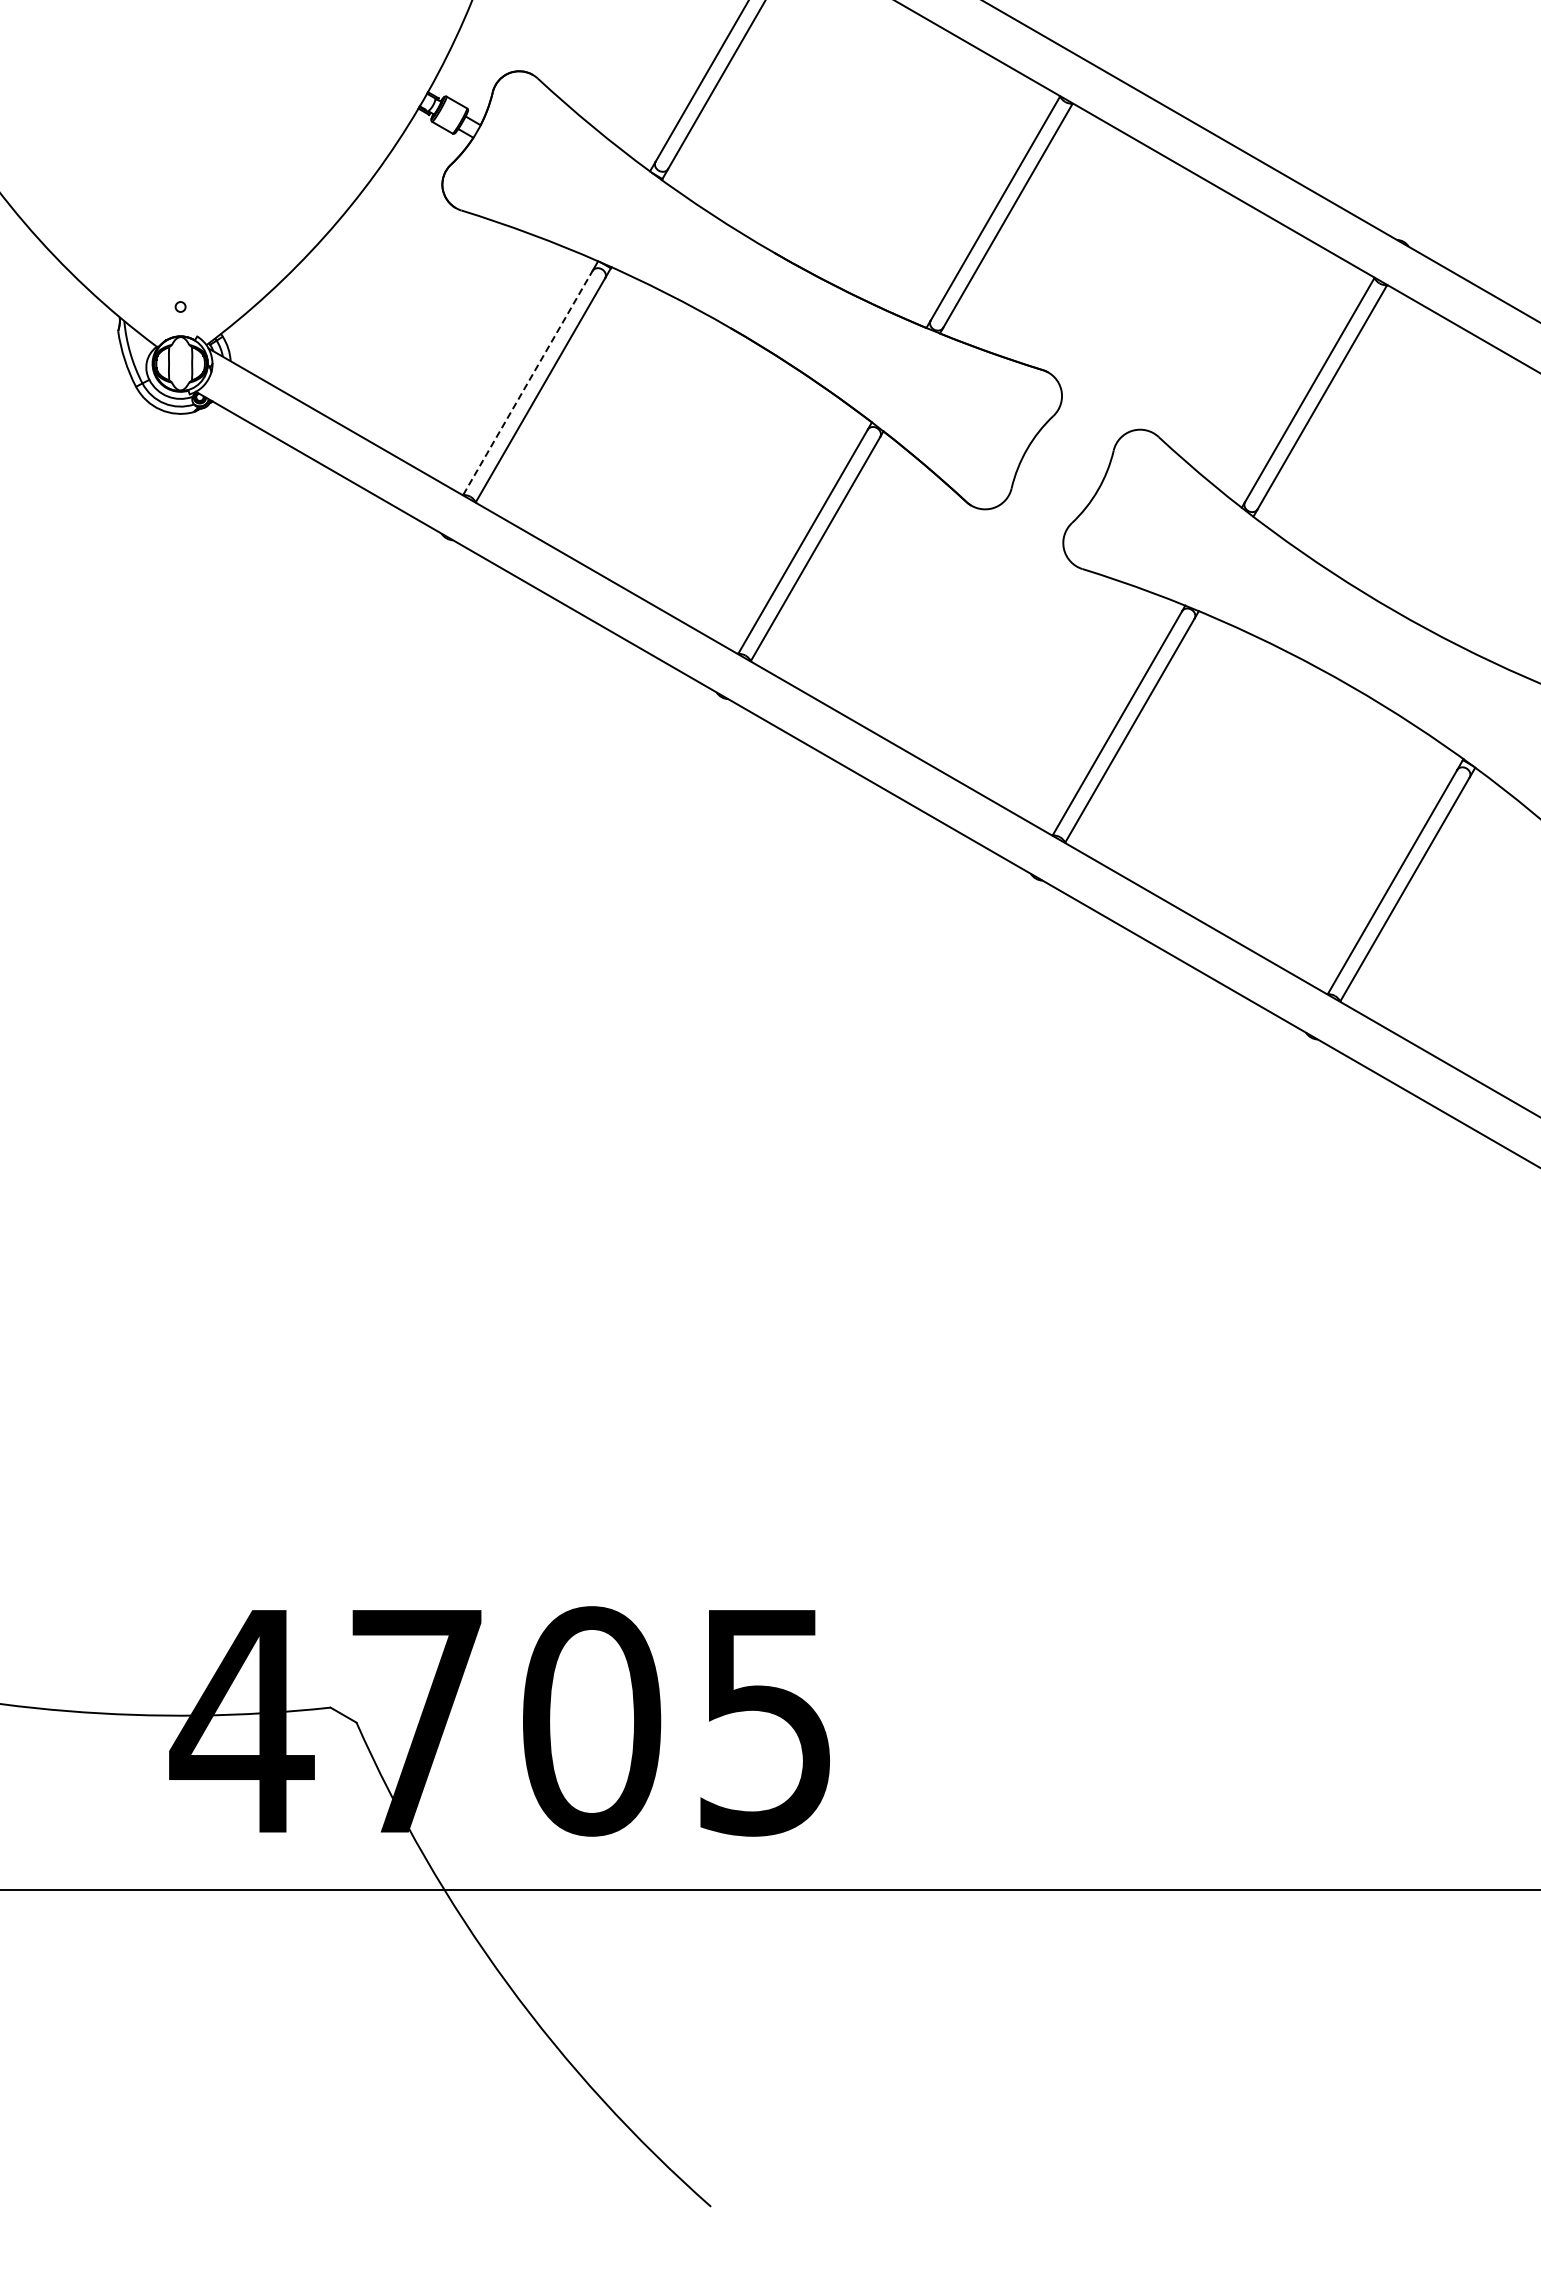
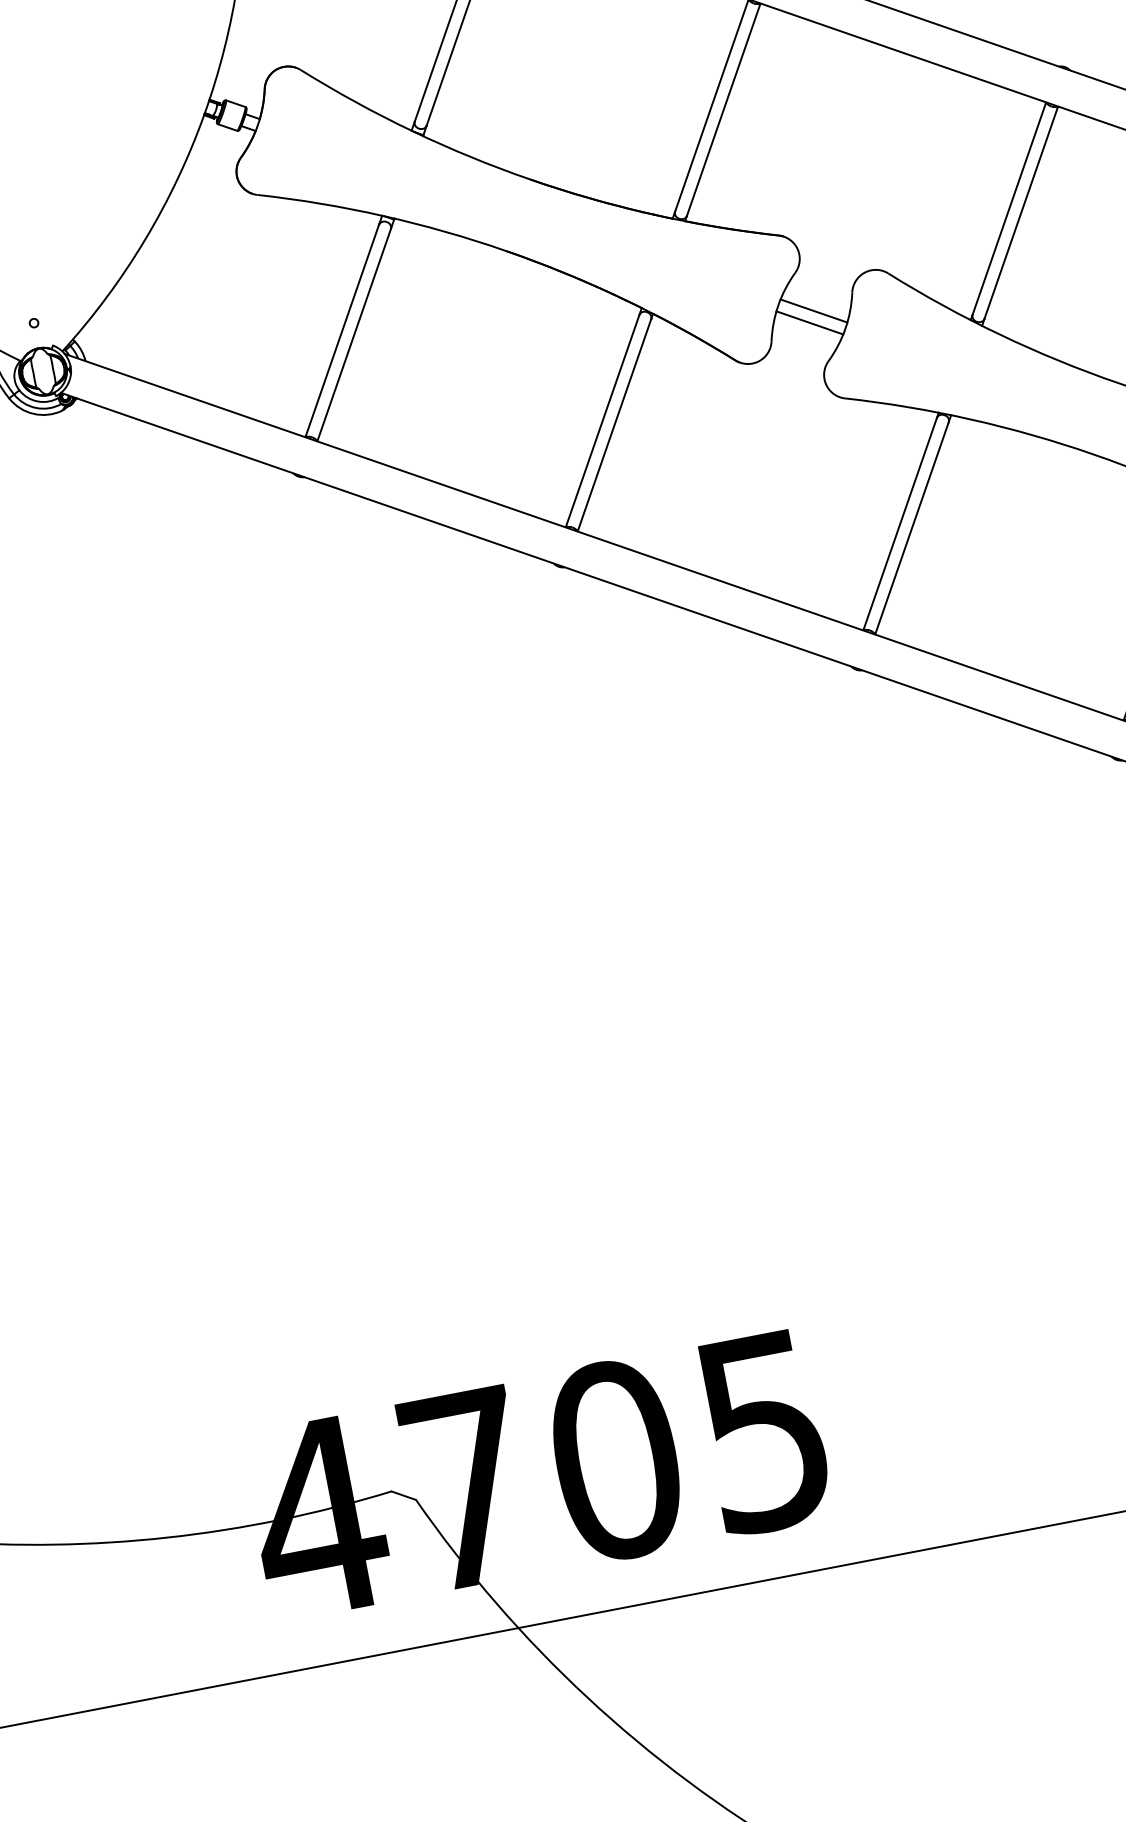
line: (528, 382) -> (342, 330), dashed -> solid
line: (1065, 462) -> (813, 310), added
line: (1058, 475) -> (809, 322), added

